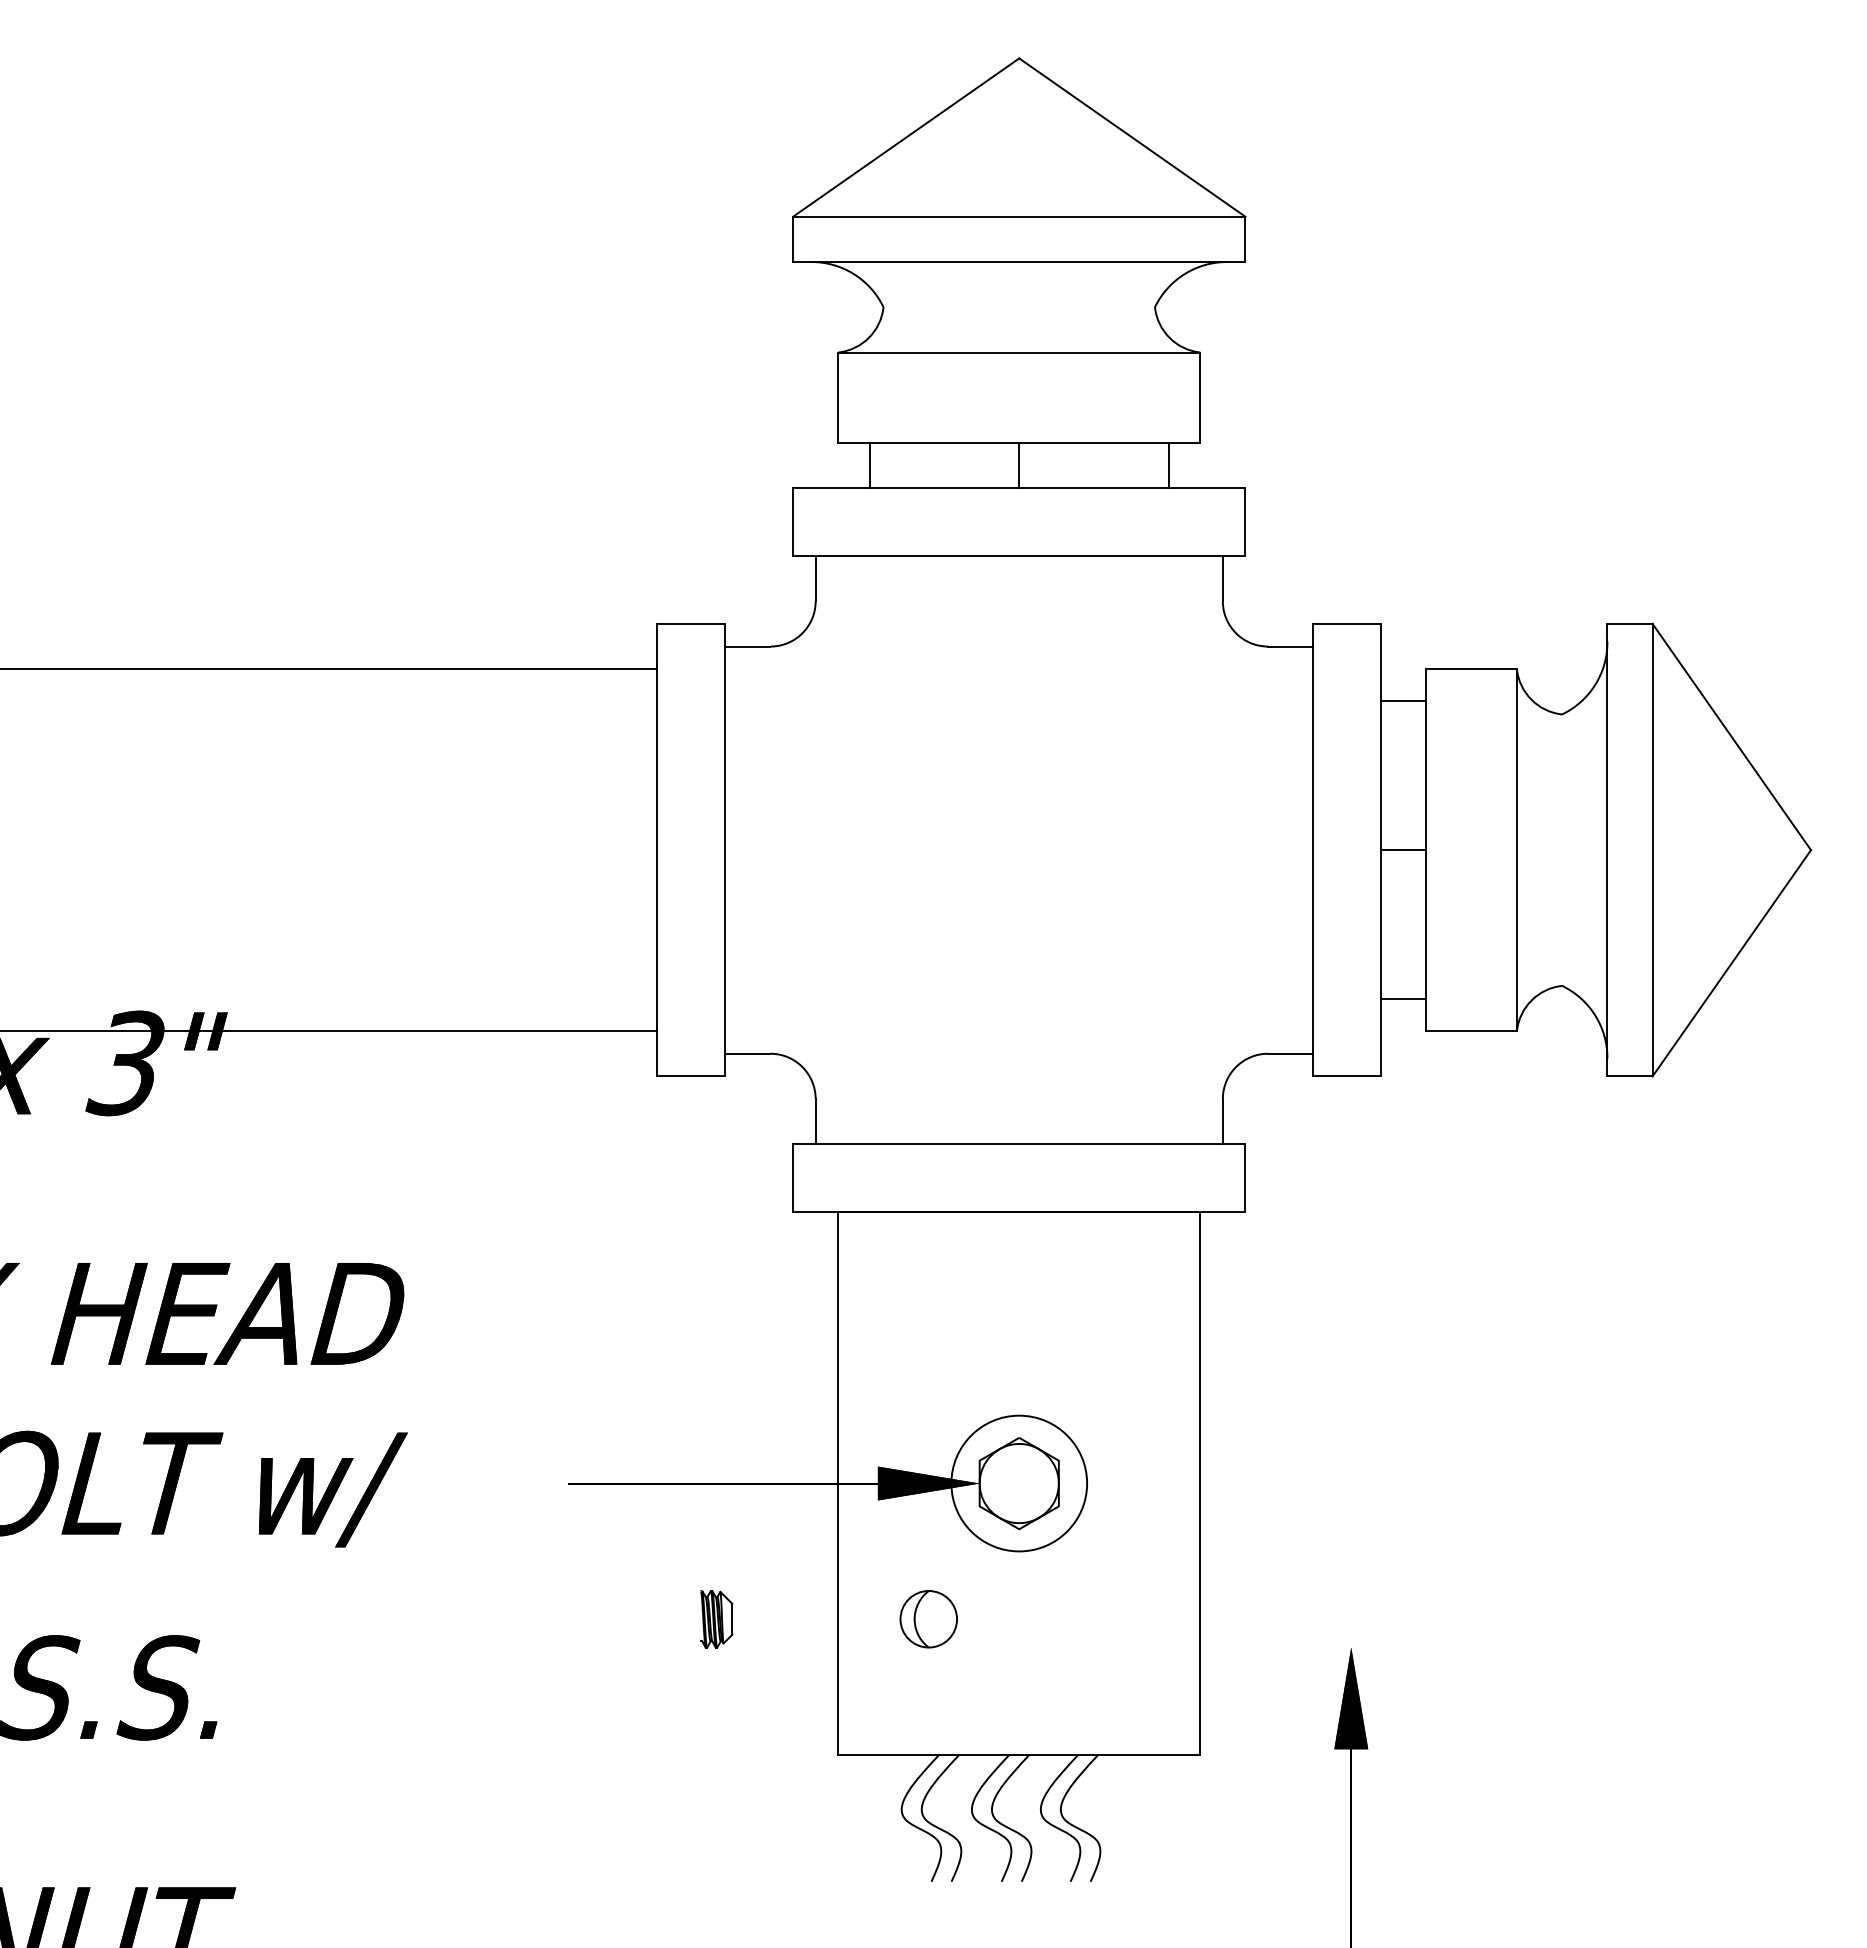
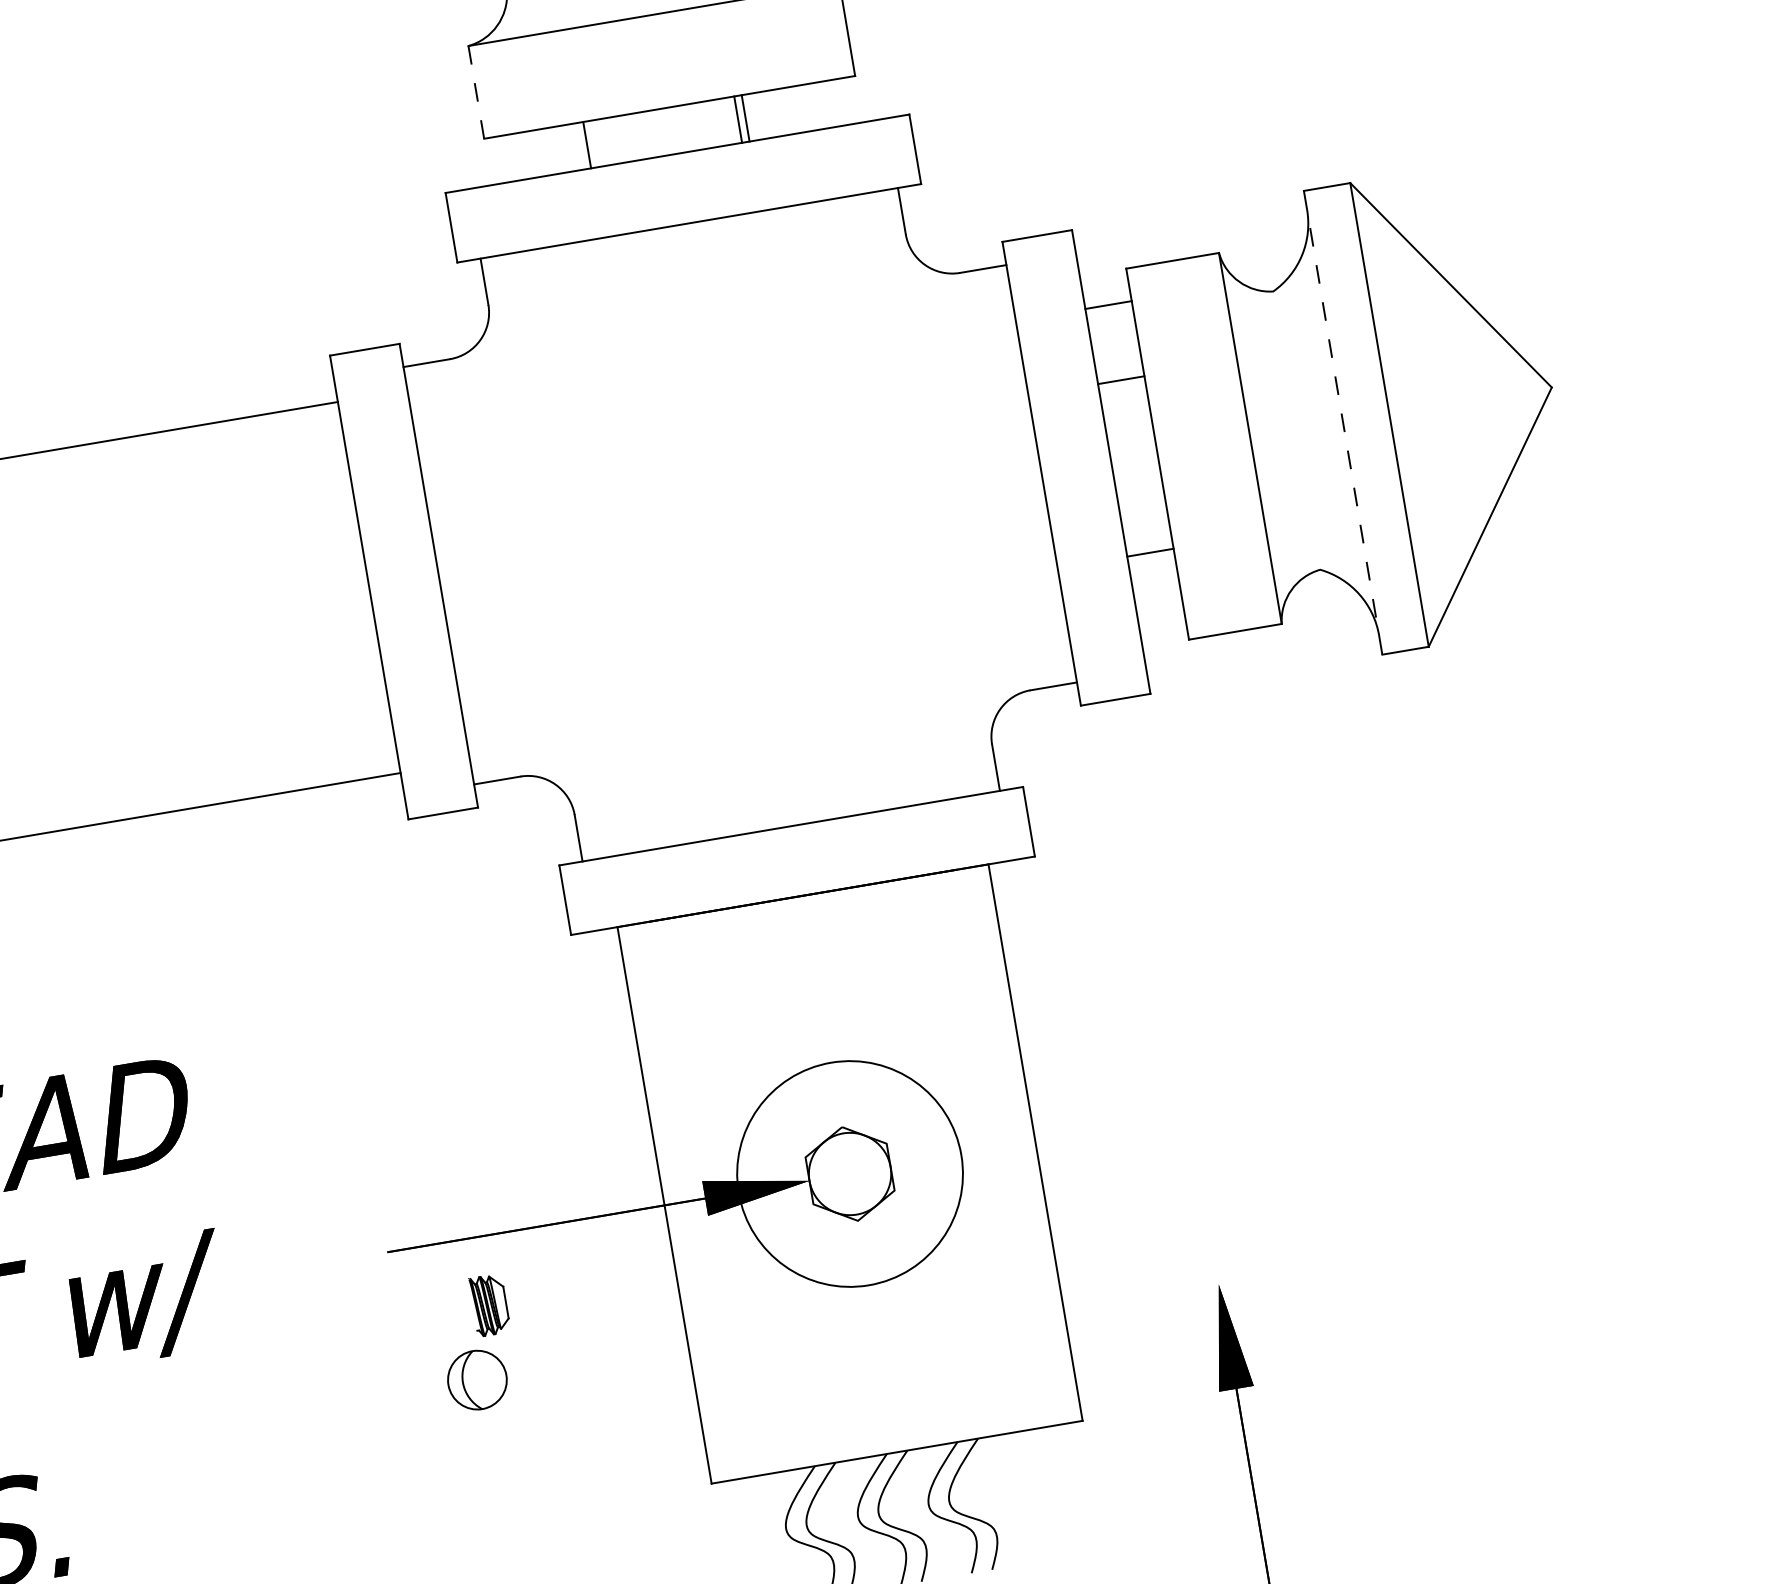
line: (838, 398) -> (476, 93), solid -> dashed
line: (869, 465) -> (586, 145), moved
line: (1019, 465) -> (738, 119), moved
line: (1168, 465) -> (745, 118), moved
line: (1403, 850) -> (1121, 380), moved
line: (1607, 850) -> (1343, 423), solid -> dashed
line: (1403, 999) -> (1150, 552), moved
circle: (1019, 1483) -> (850, 1173), size x1.6
part: (716, 1619) -> (489, 1305), moved
part: (928, 1619) -> (477, 1380), moved

